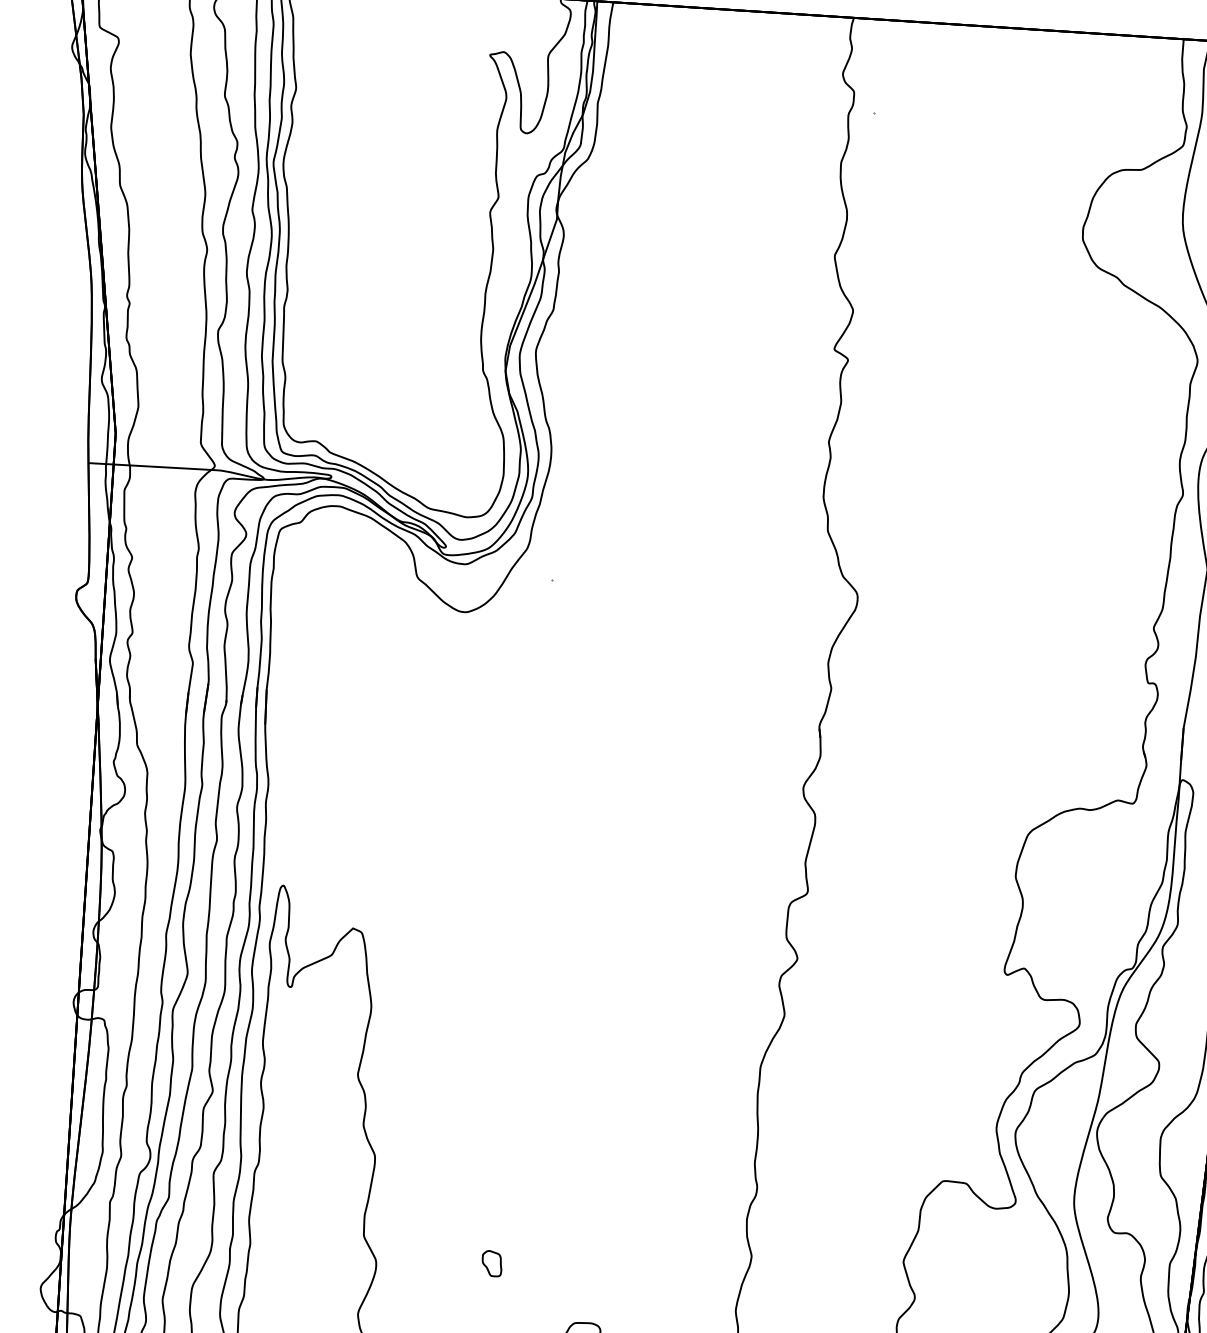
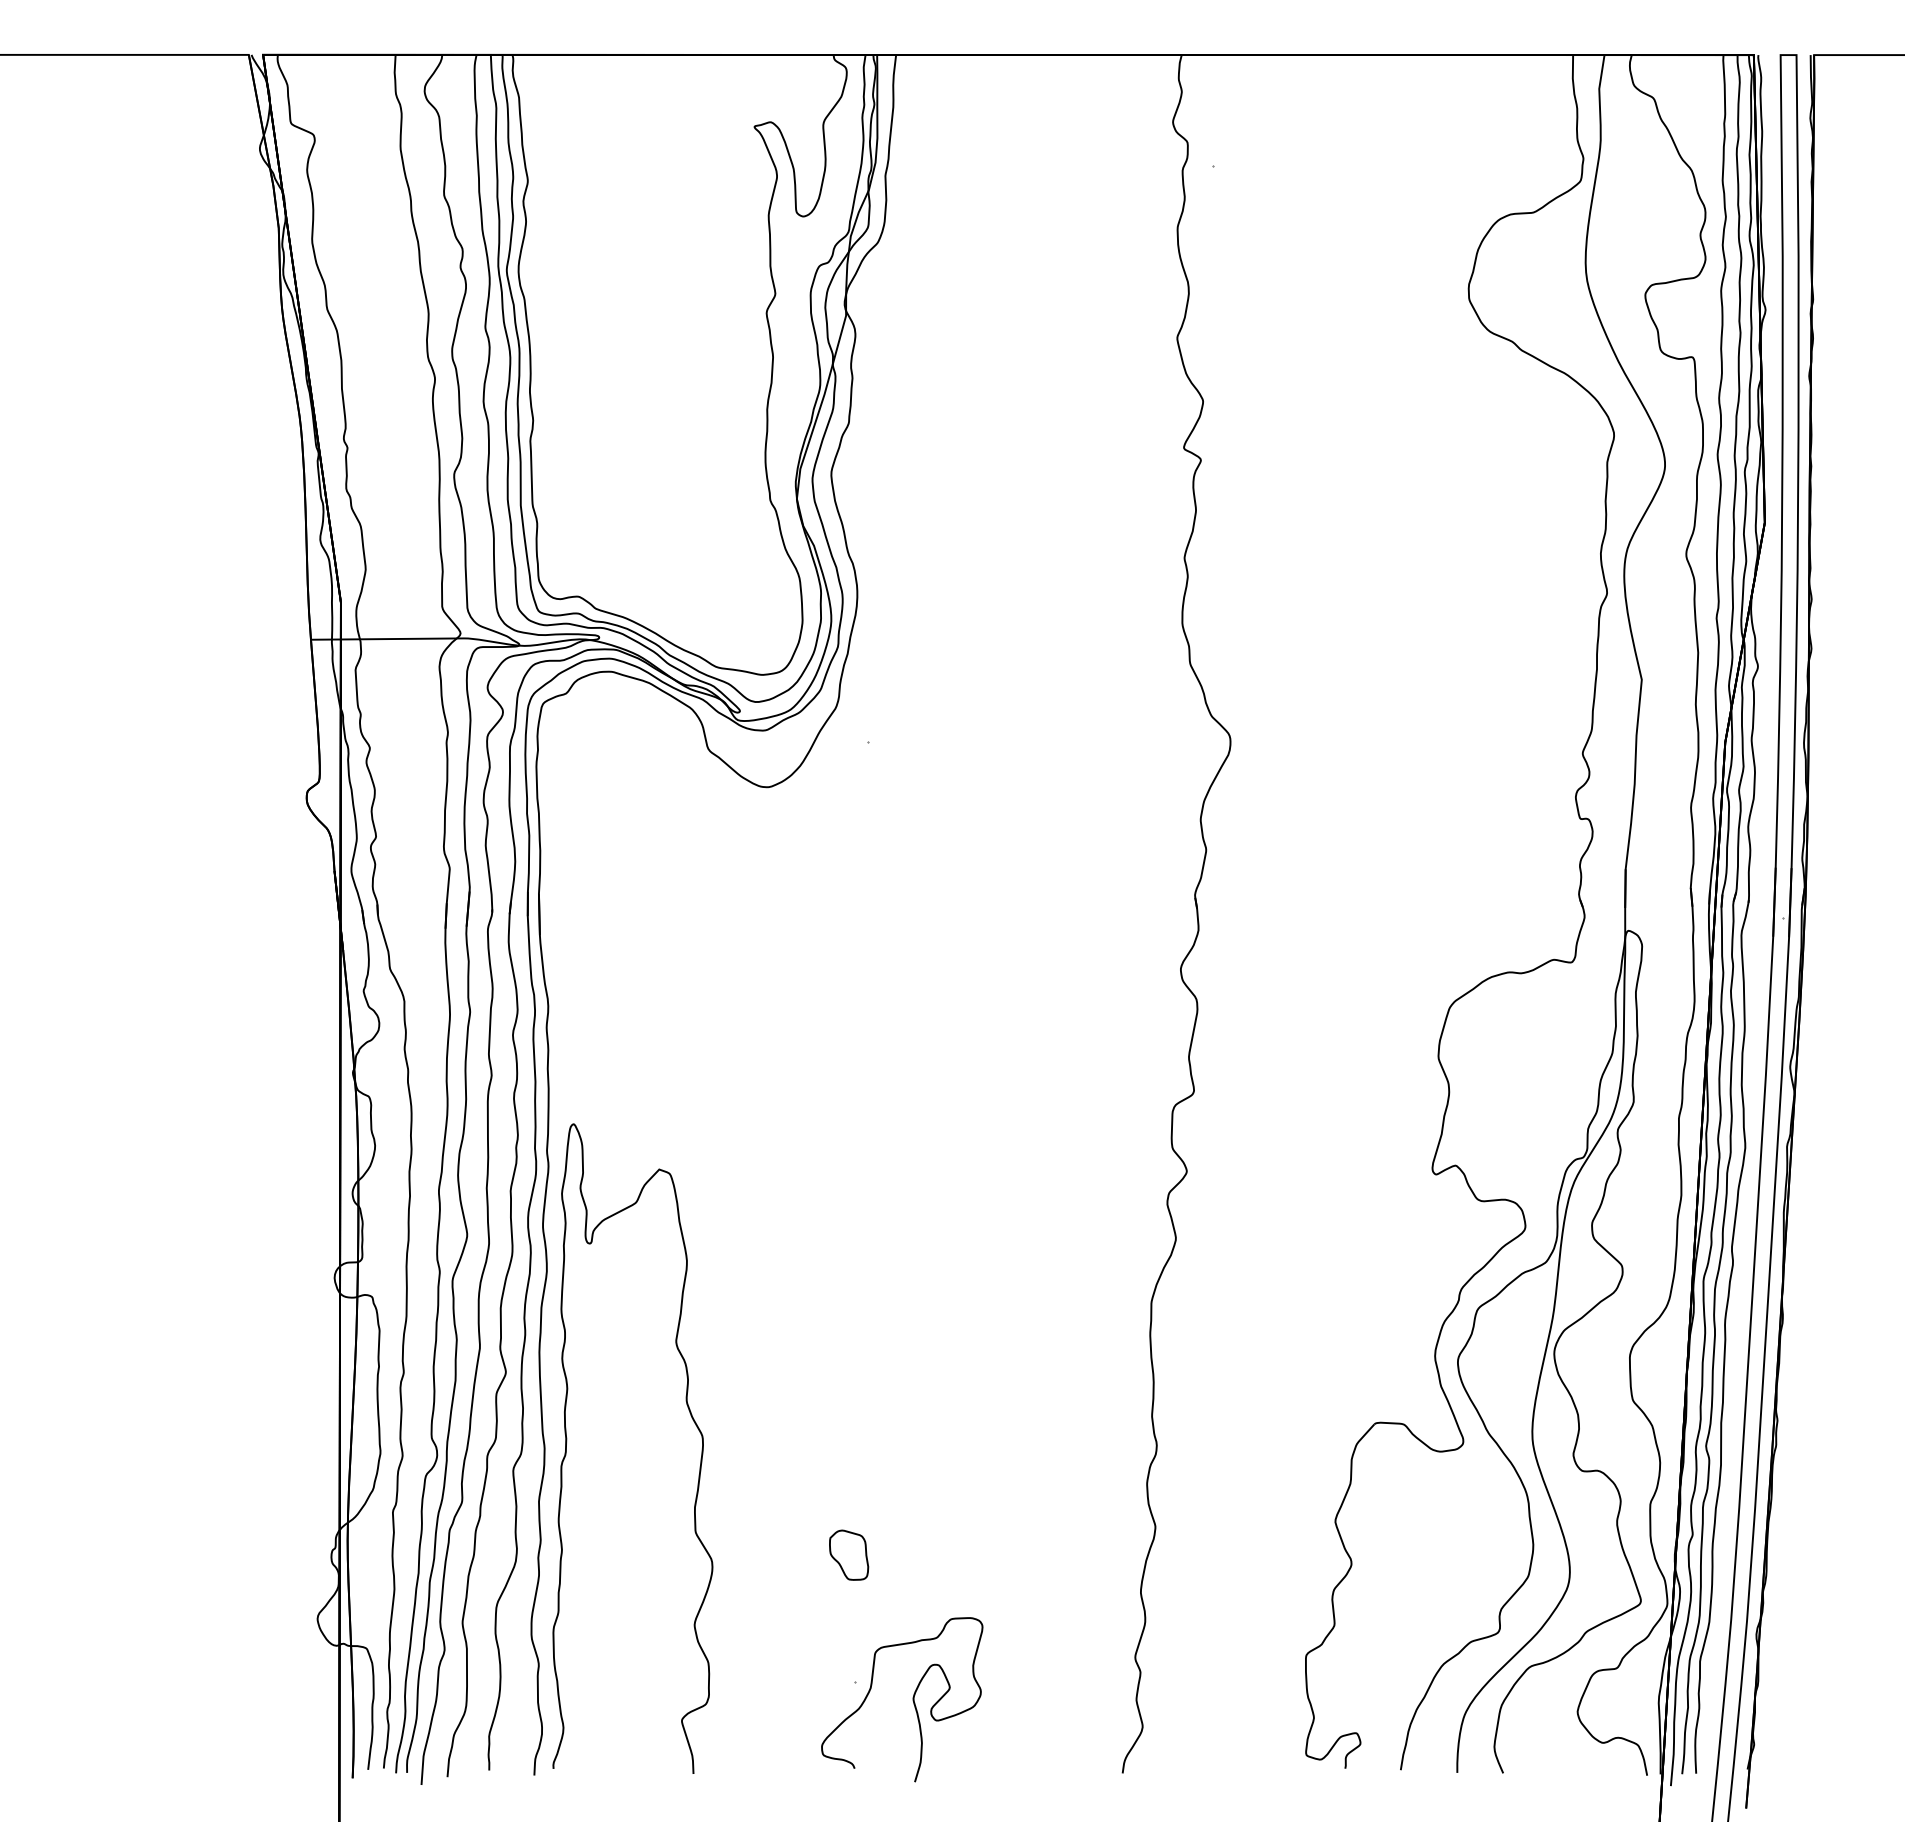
part: (492, 1263) -> (849, 1554), size x1.67

